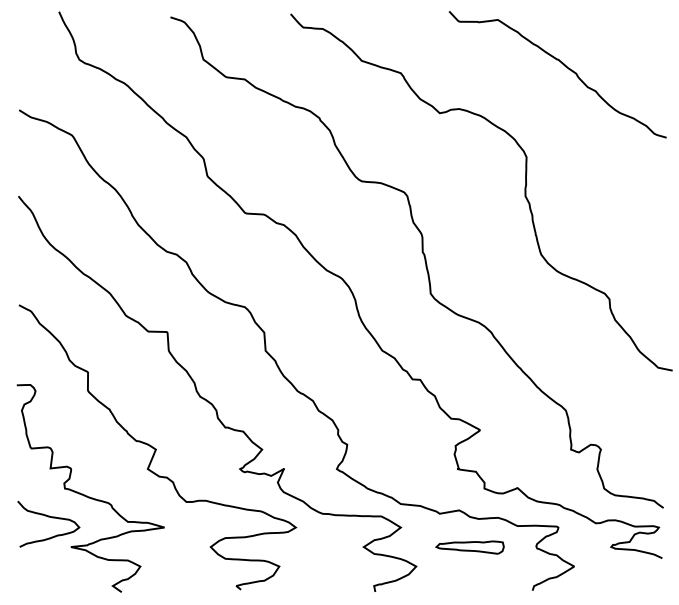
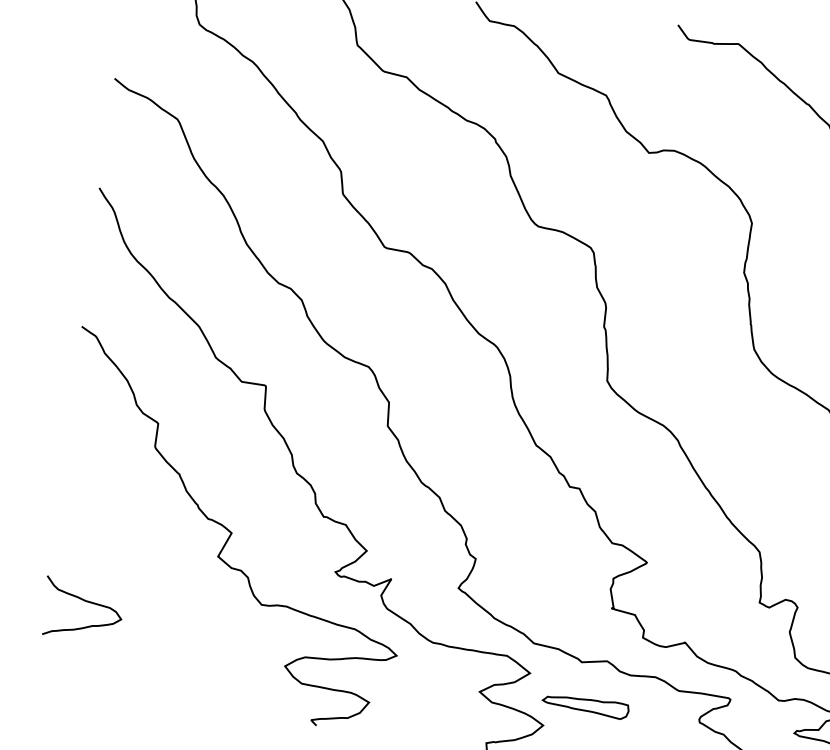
curve: (87, 495) -> (136, 580), removed
part: (469, 547) -> (584, 706), moved

